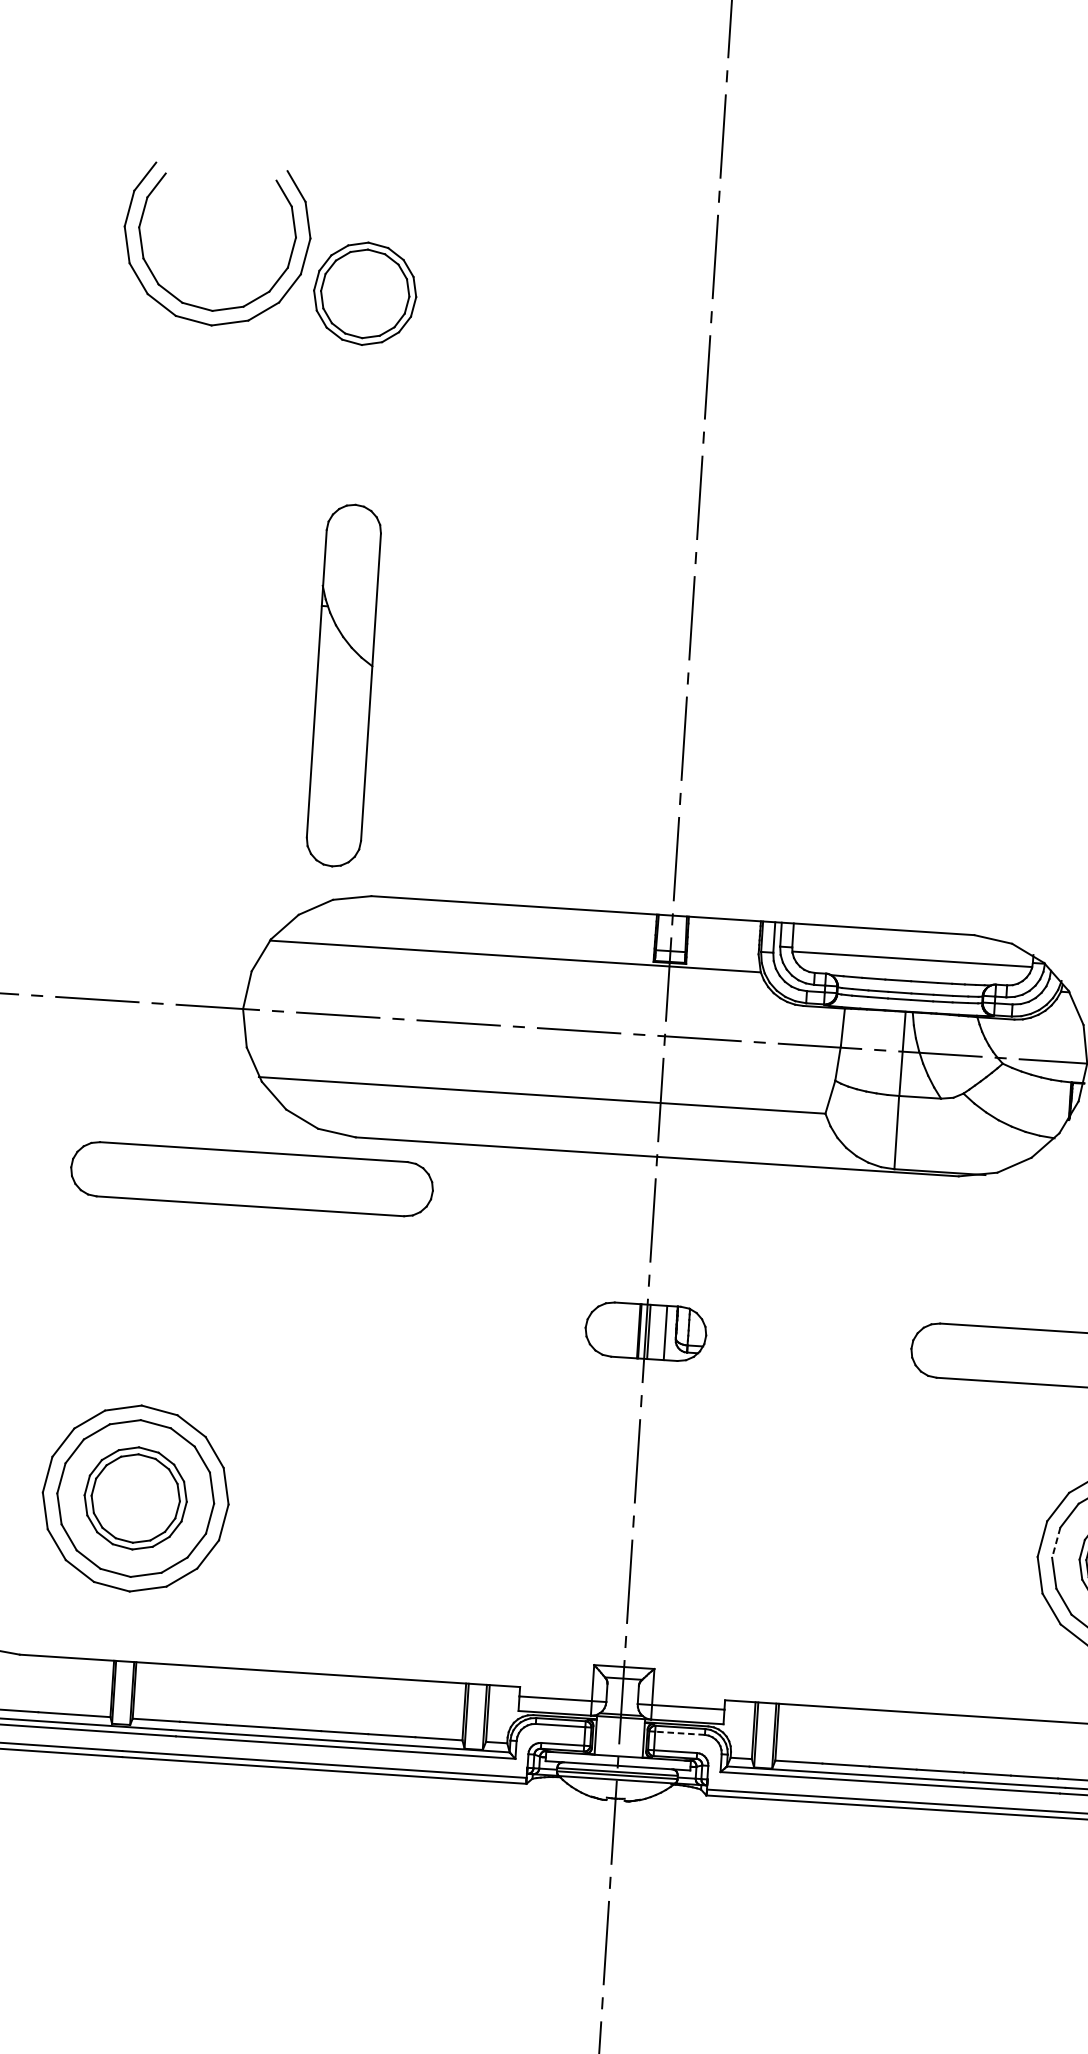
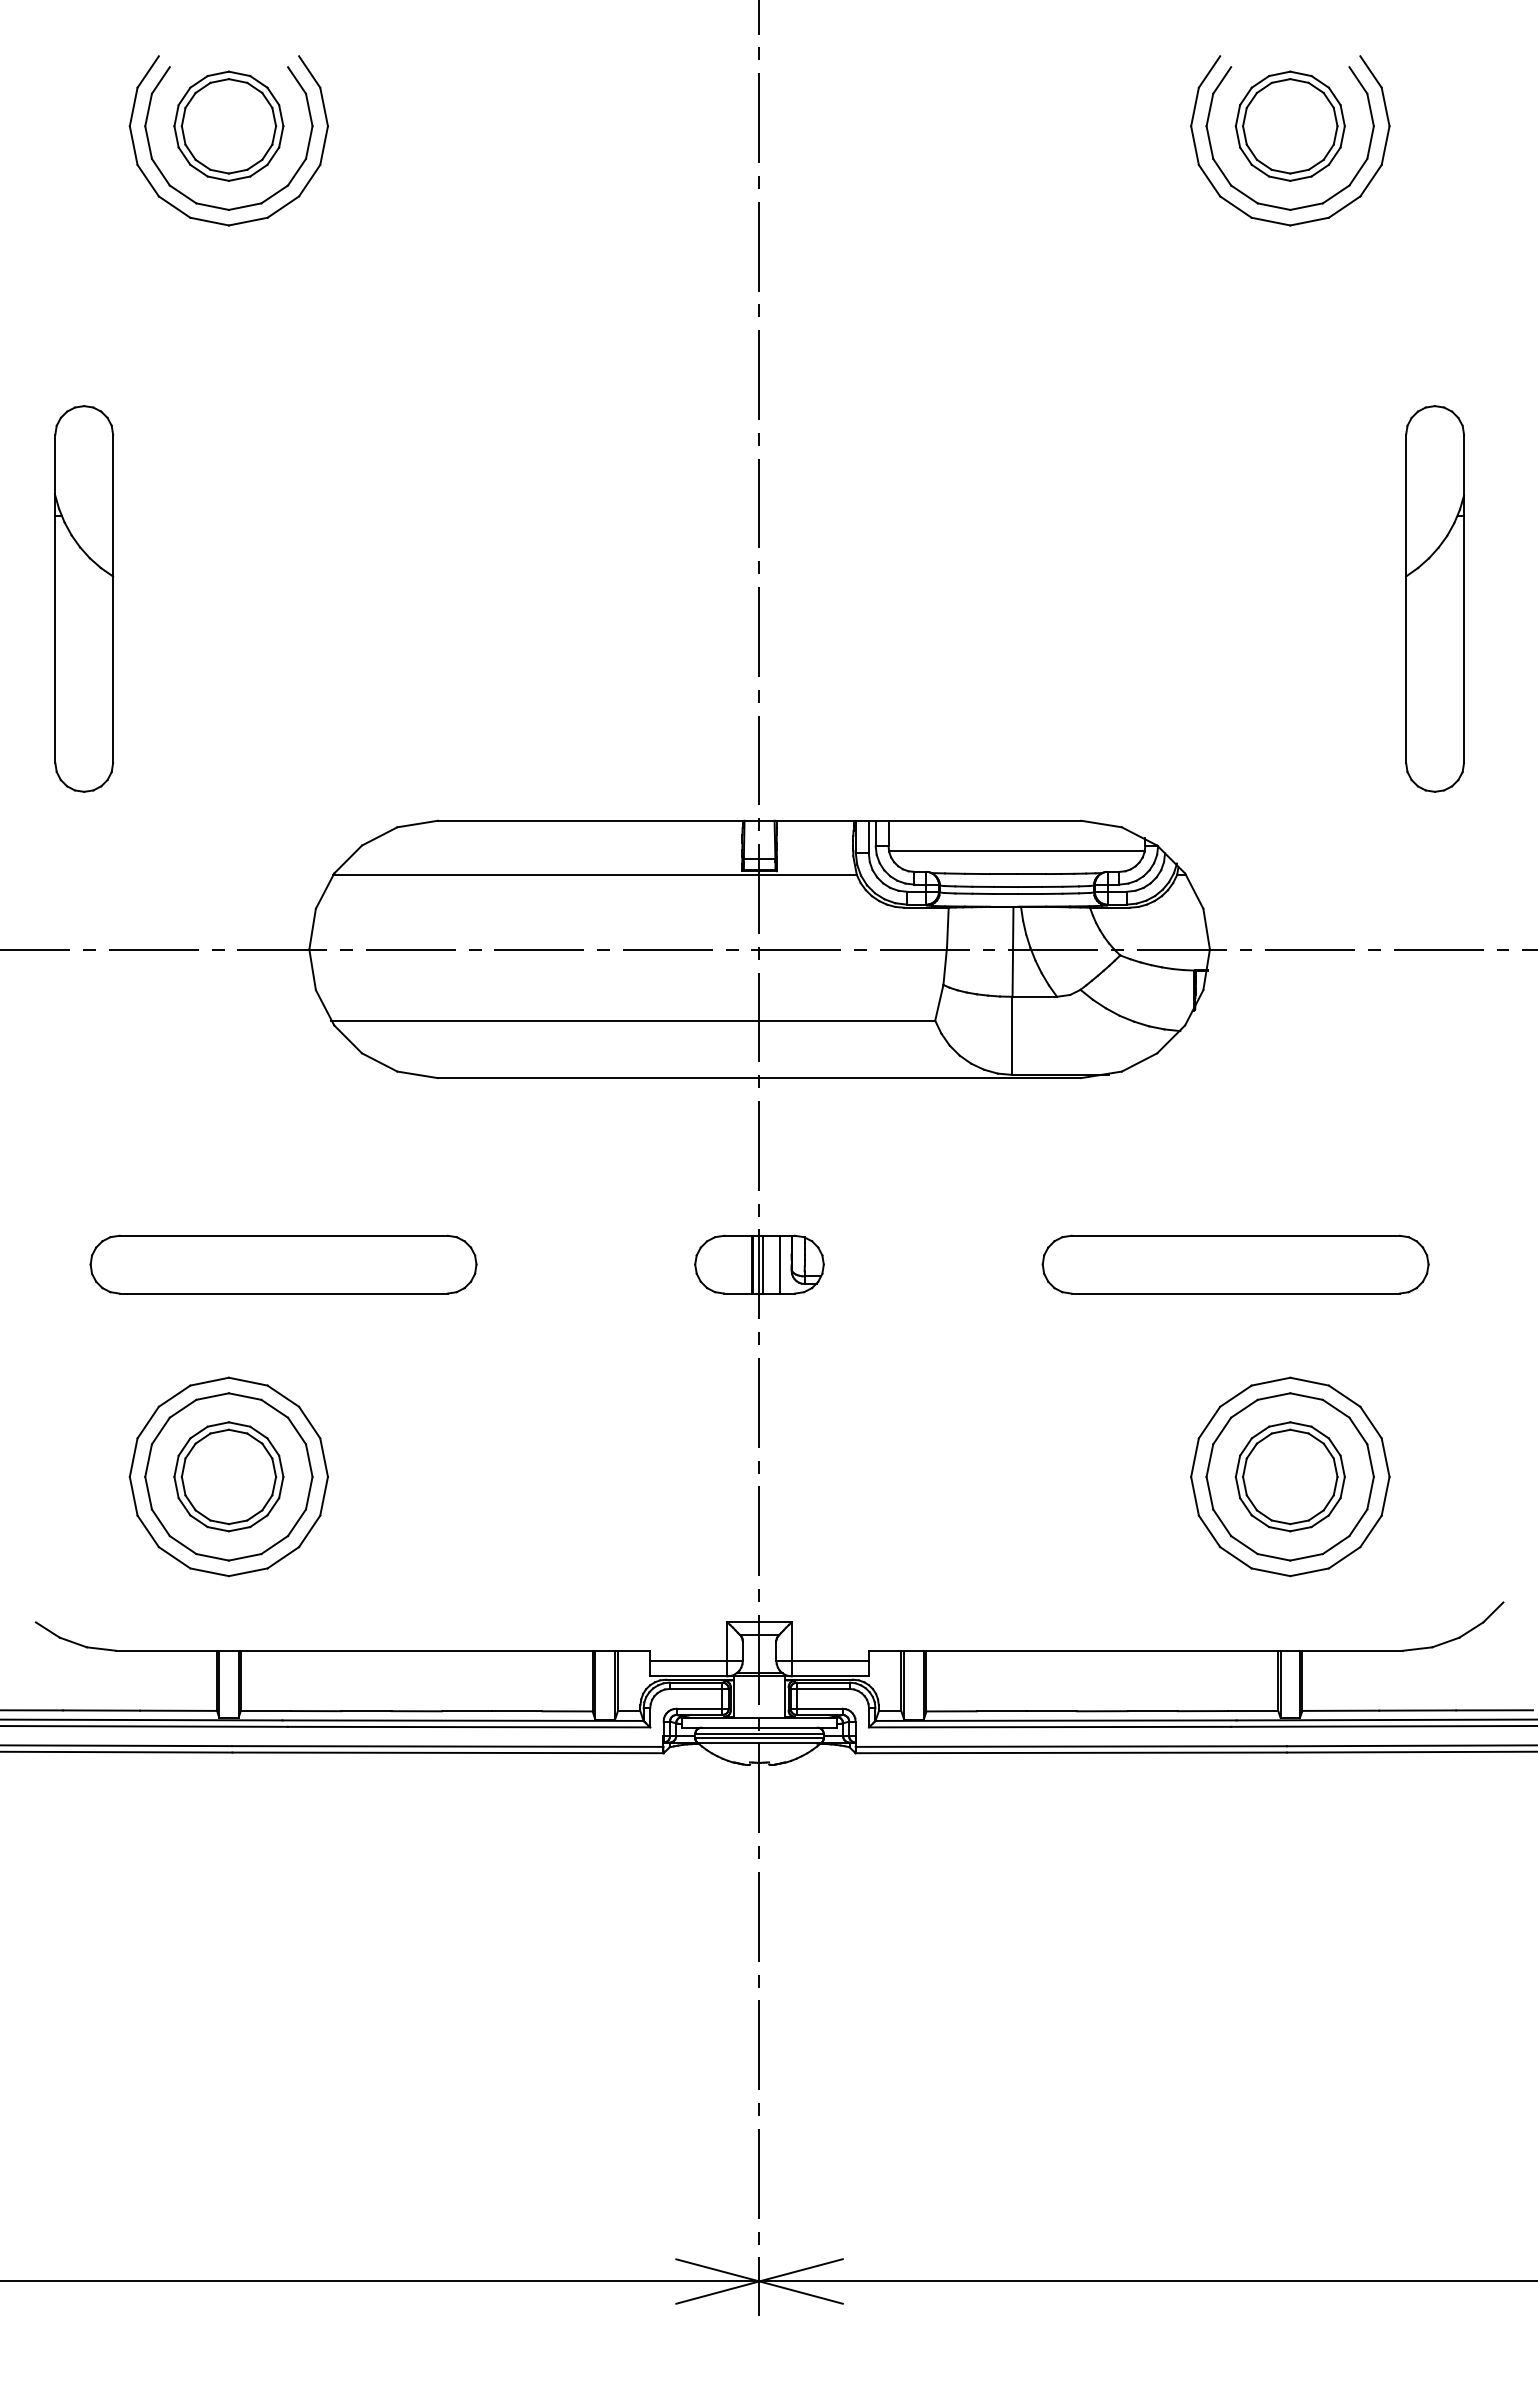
part: (364, 293) -> (228, 125), moved
part: (344, 685) -> (84, 598), moved
part: (252, 1179) -> (283, 1264), moved
line: (1055, 1542) -> (1209, 1460), dashed -> solid
line: (680, 1732) -> (823, 1688), dashed -> solid

